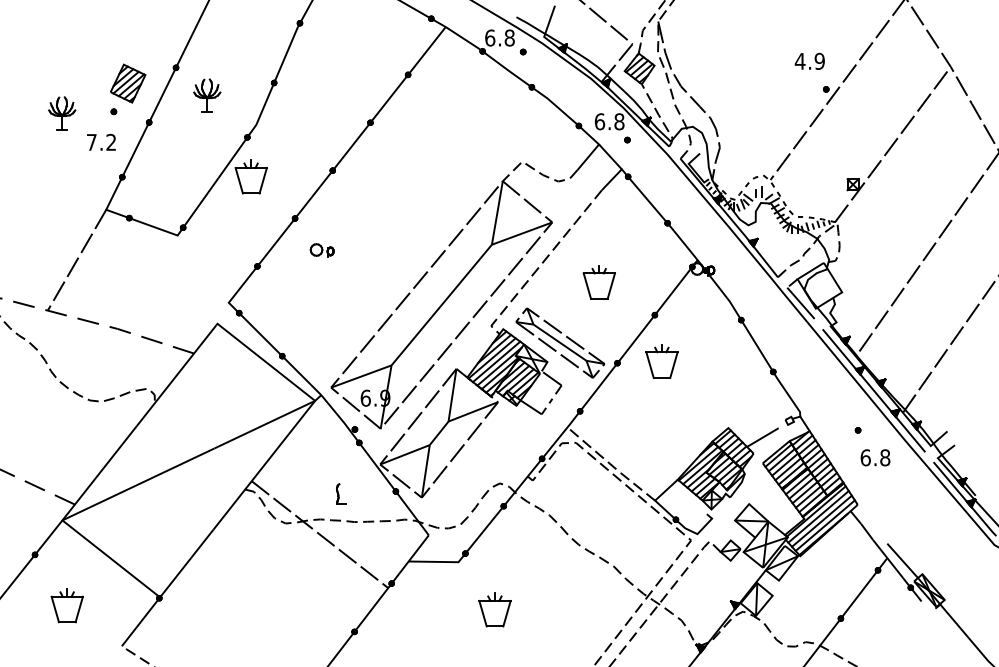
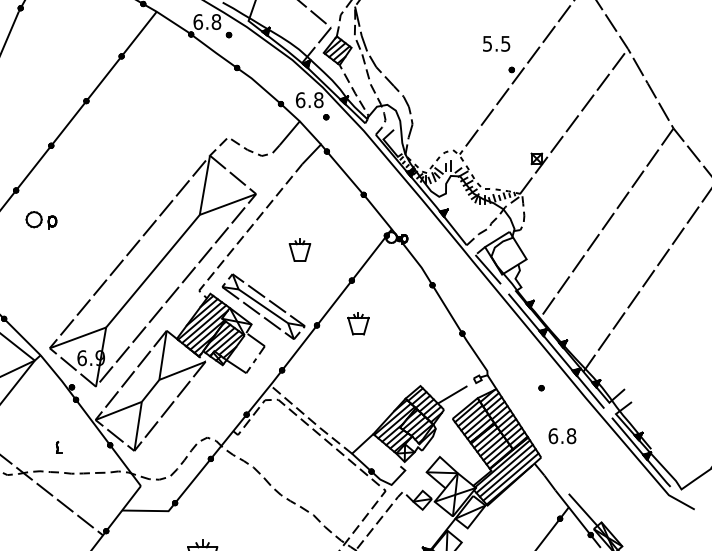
text: (809, 60) -> (496, 42), 4.9 -> 5.5
part: (321, 250) -> (40, 220), size x1.4
part: (598, 282) -> (299, 250), size x0.7
part: (661, 361) -> (358, 323), size x0.7
text: (875, 457) -> (562, 435), moved
part: (341, 493) -> (59, 447), size x0.6

